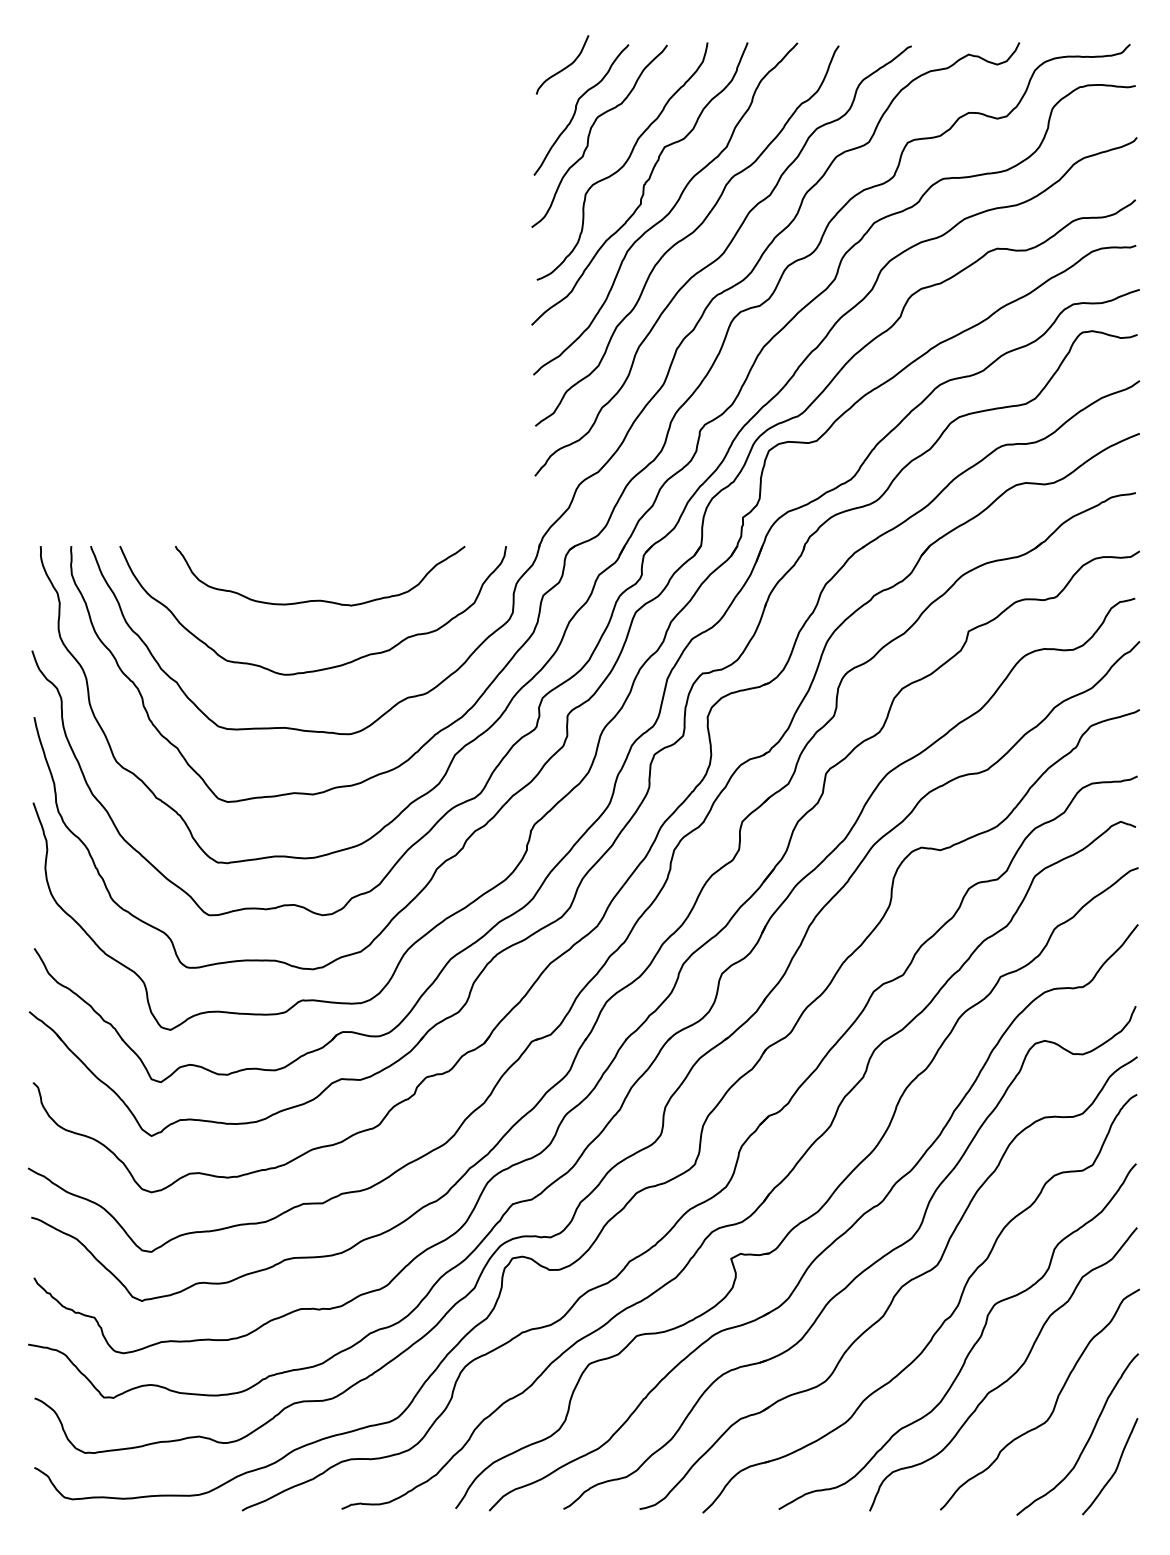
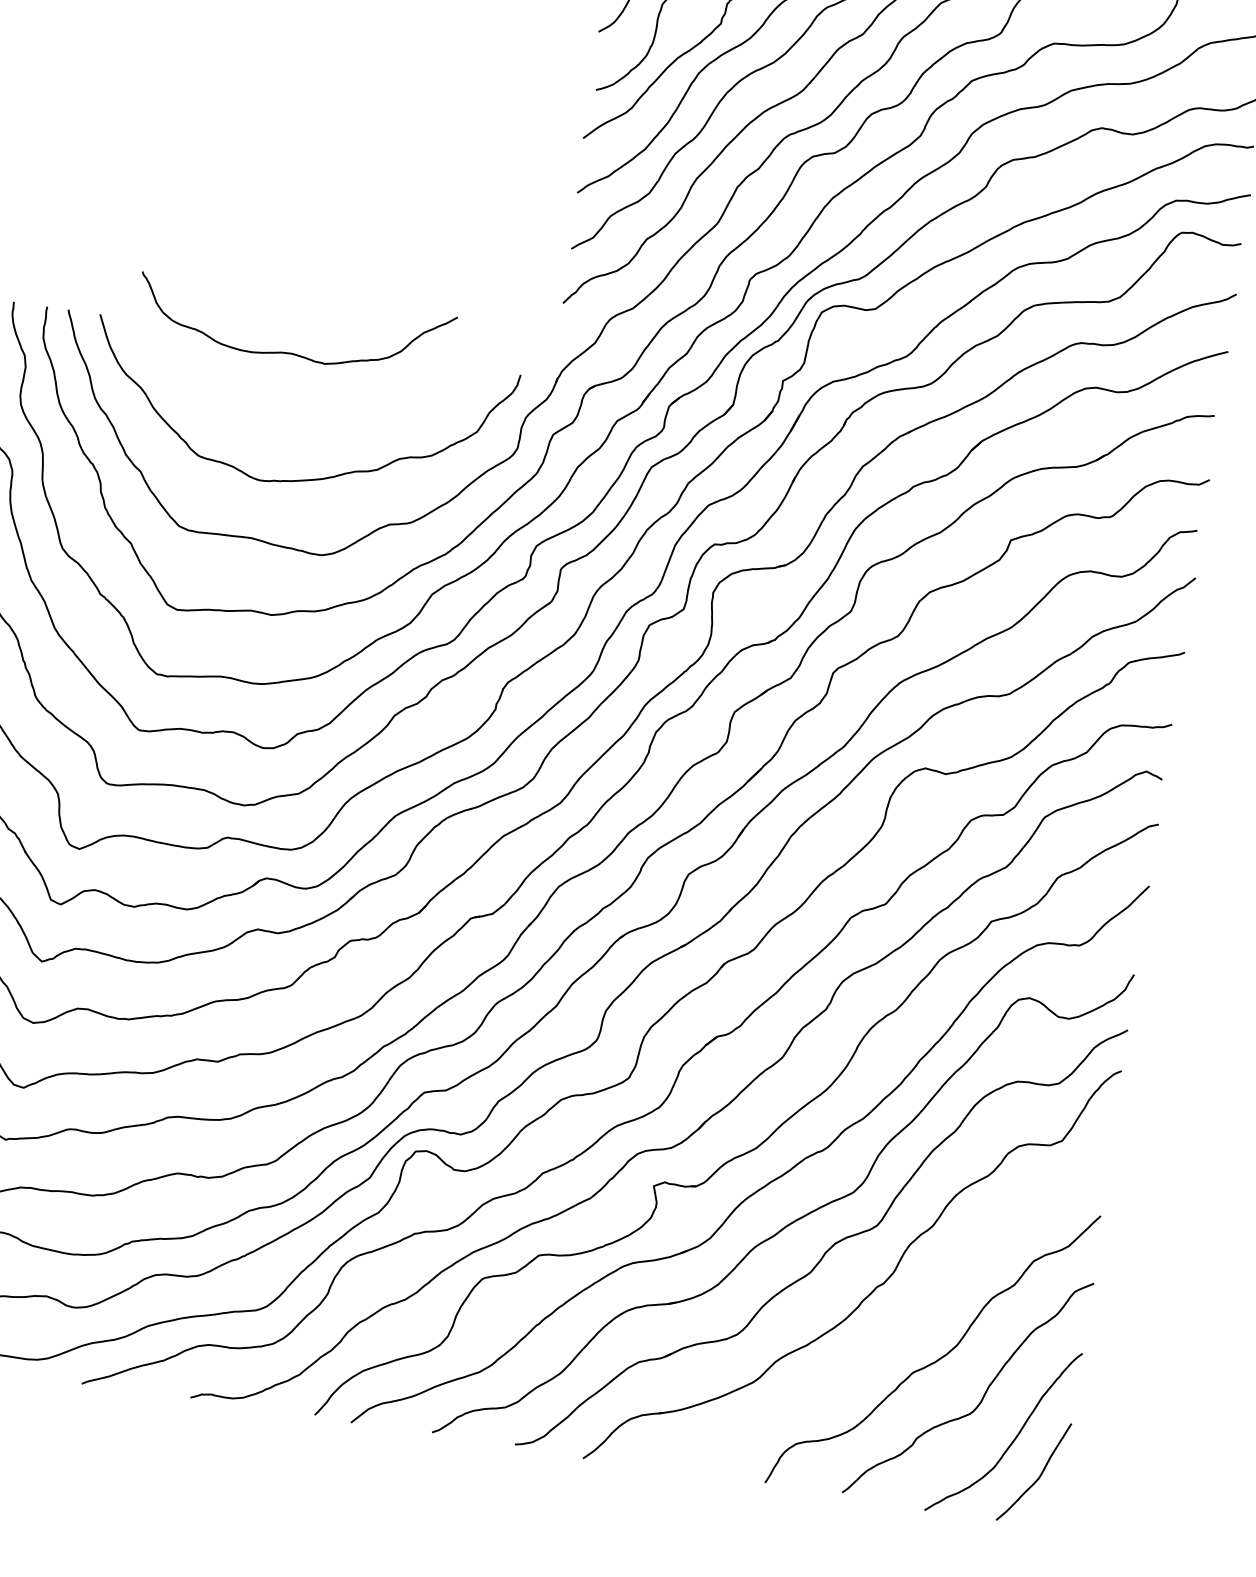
curve: (319, 599) -> (290, 352), moved
curve: (971, 1347) -> (901, 1320), removed

